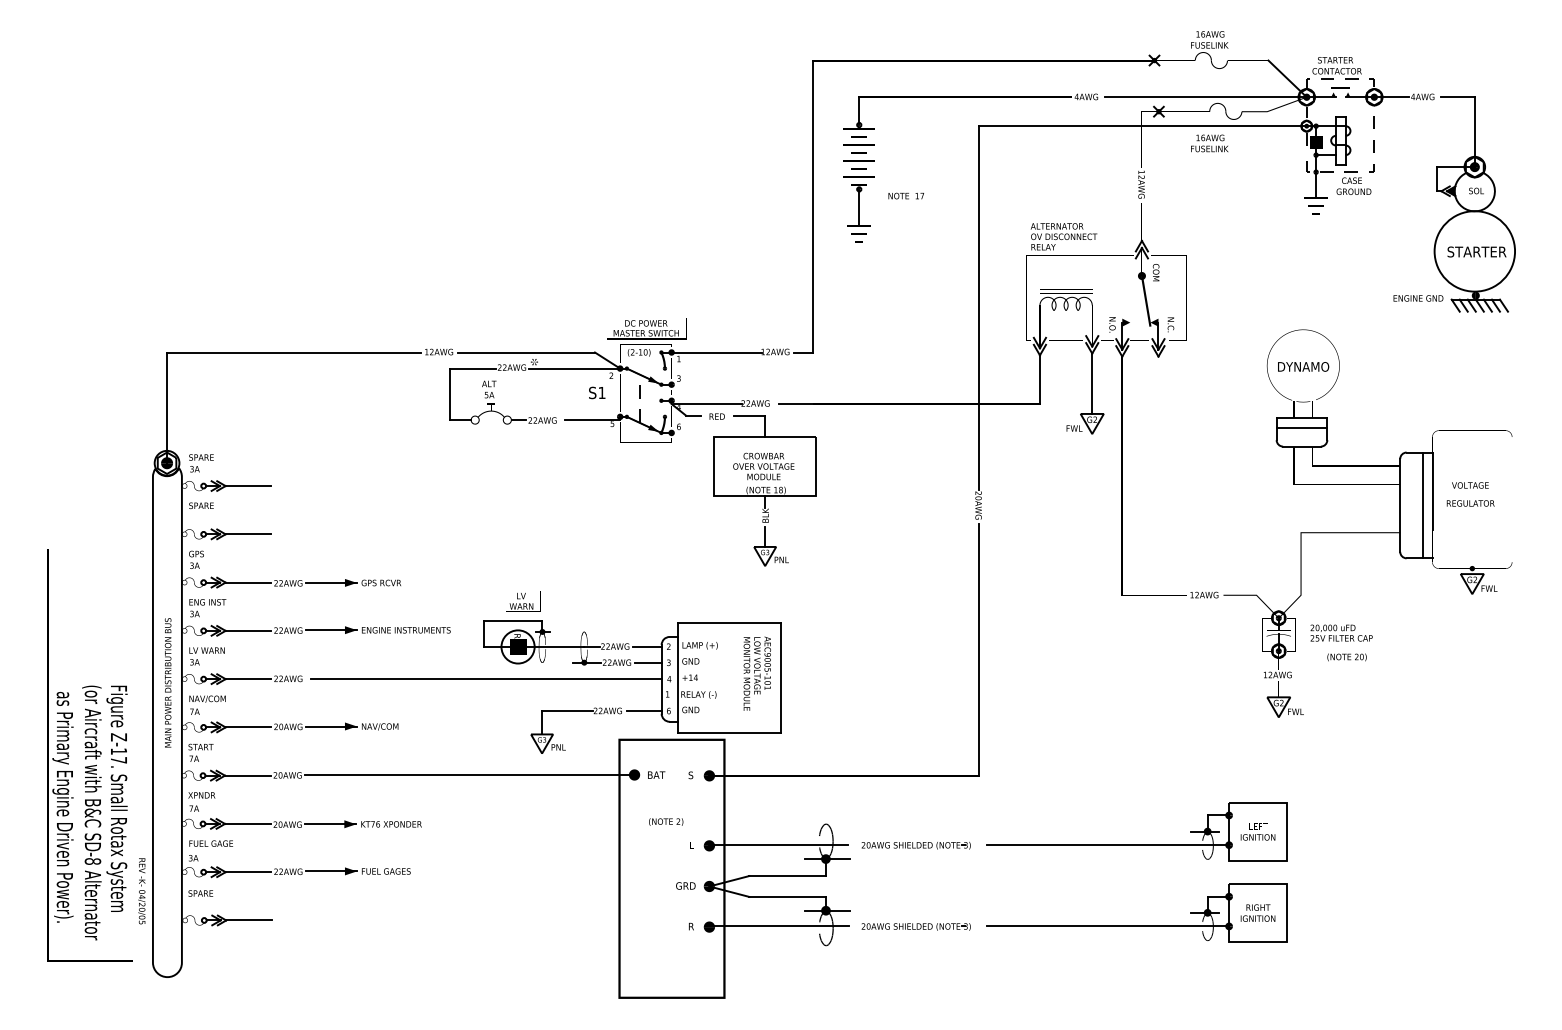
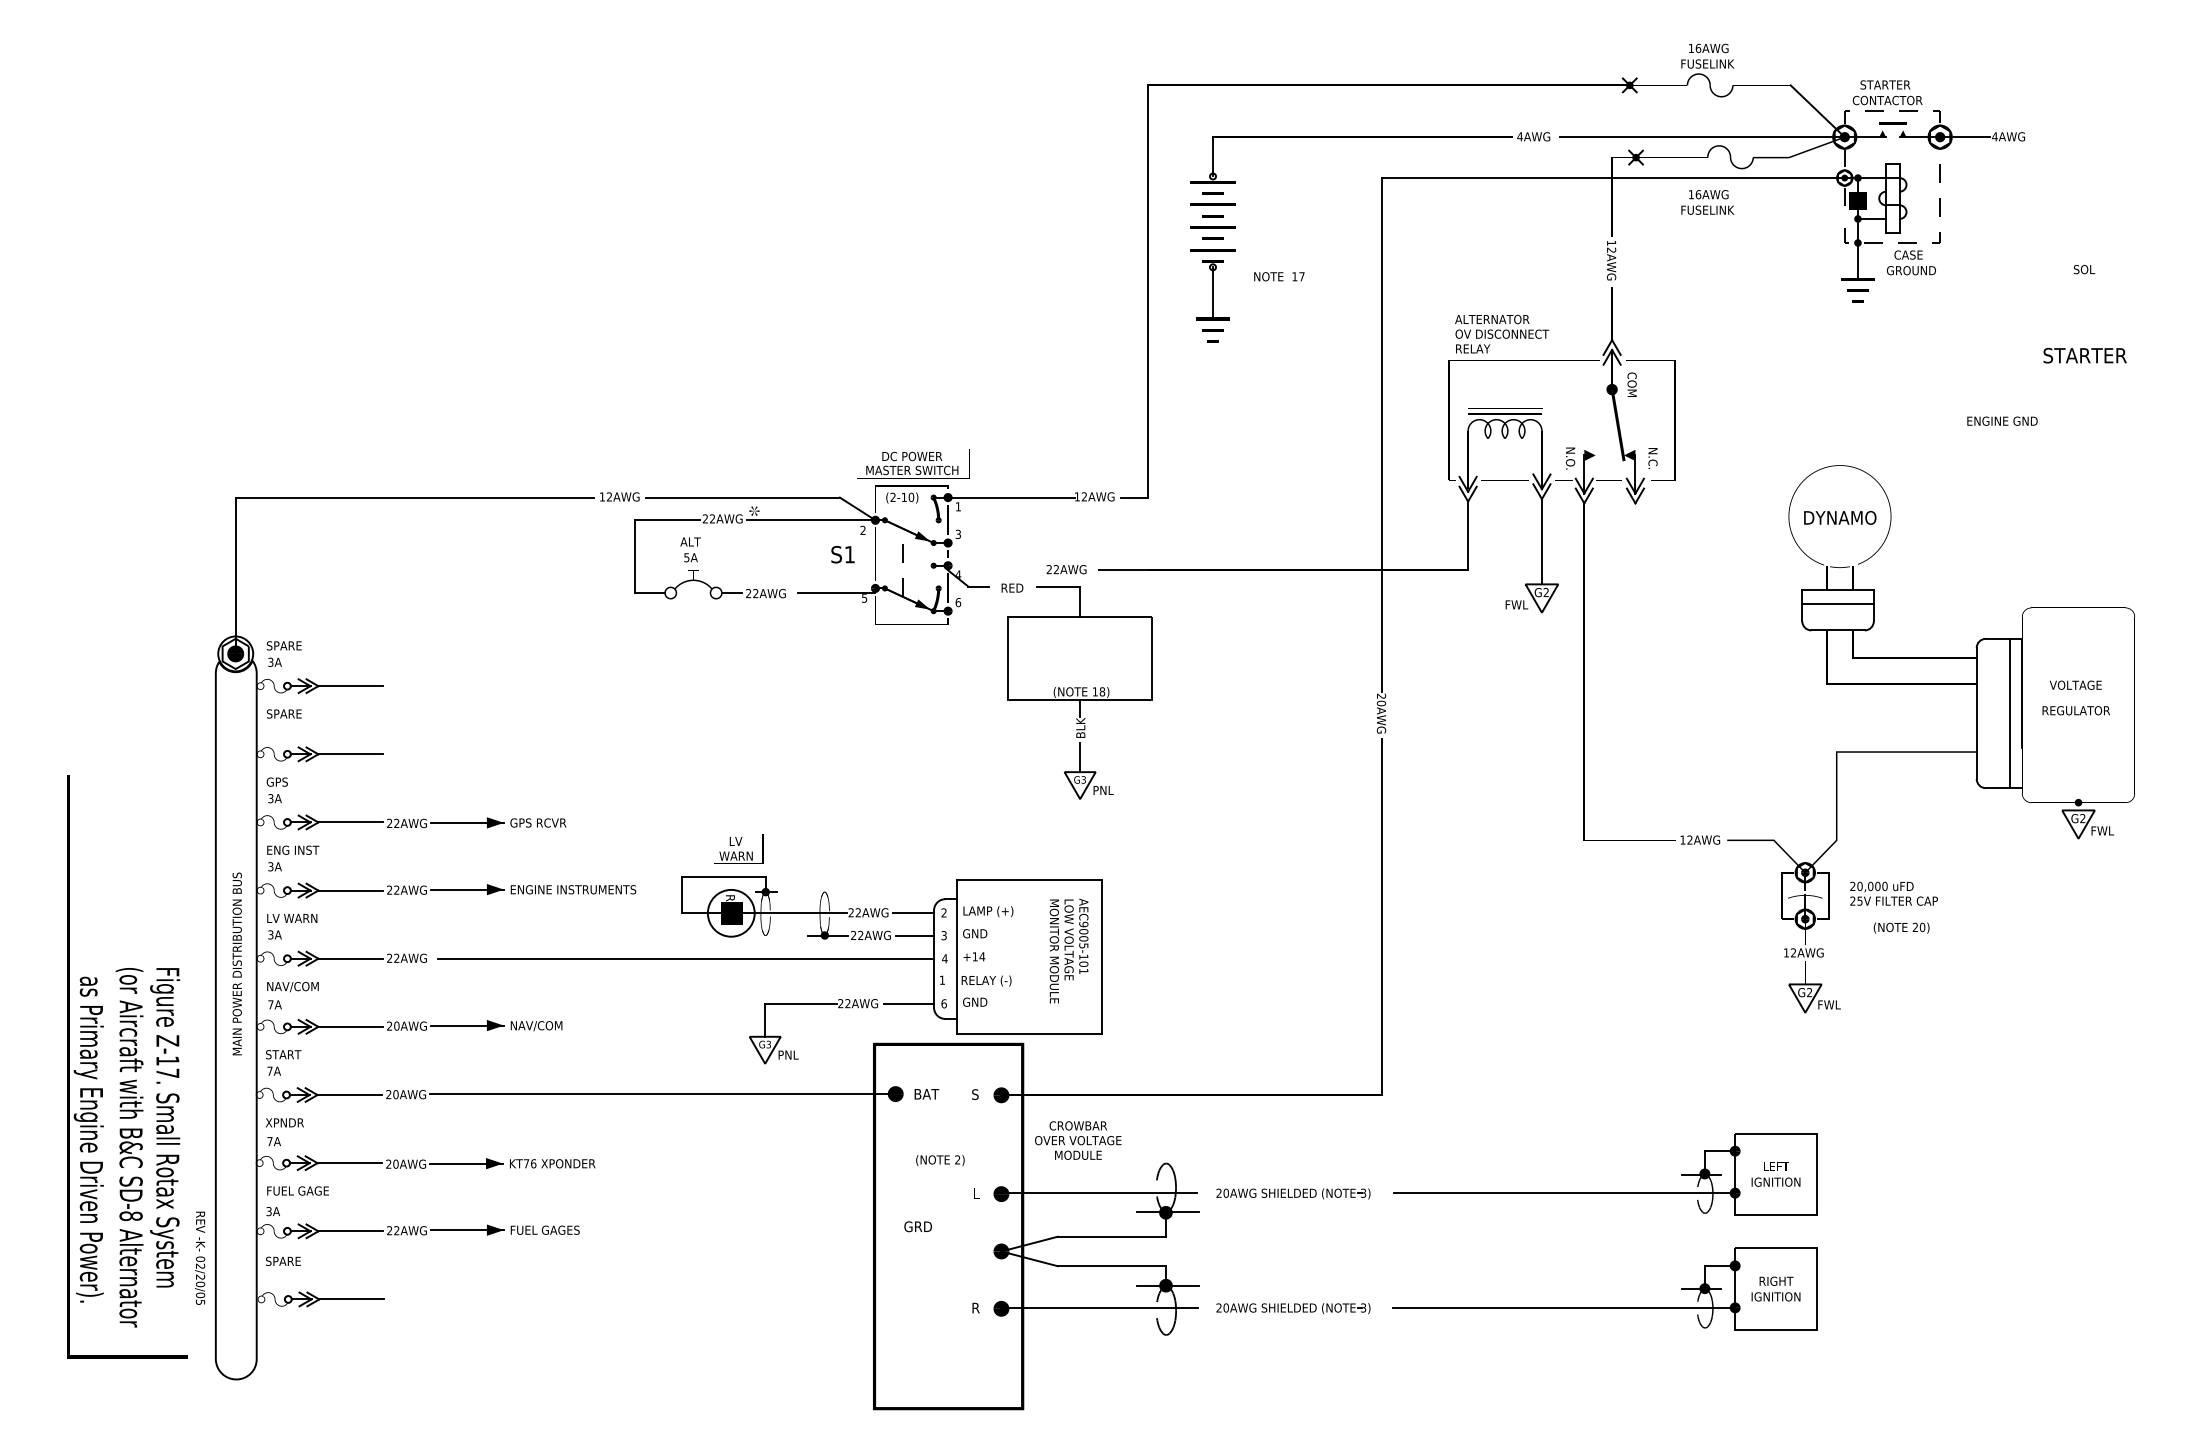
part: (1474, 204) -> (2081, 288), removed
line: (708, 404) -> (999, 570), removed
text: (764, 466) -> (1078, 1140), moved
text: (685, 885) -> (917, 1226), moved
text: (142, 897) -> (200, 1266), 04/20/05 -> 02/20/05

